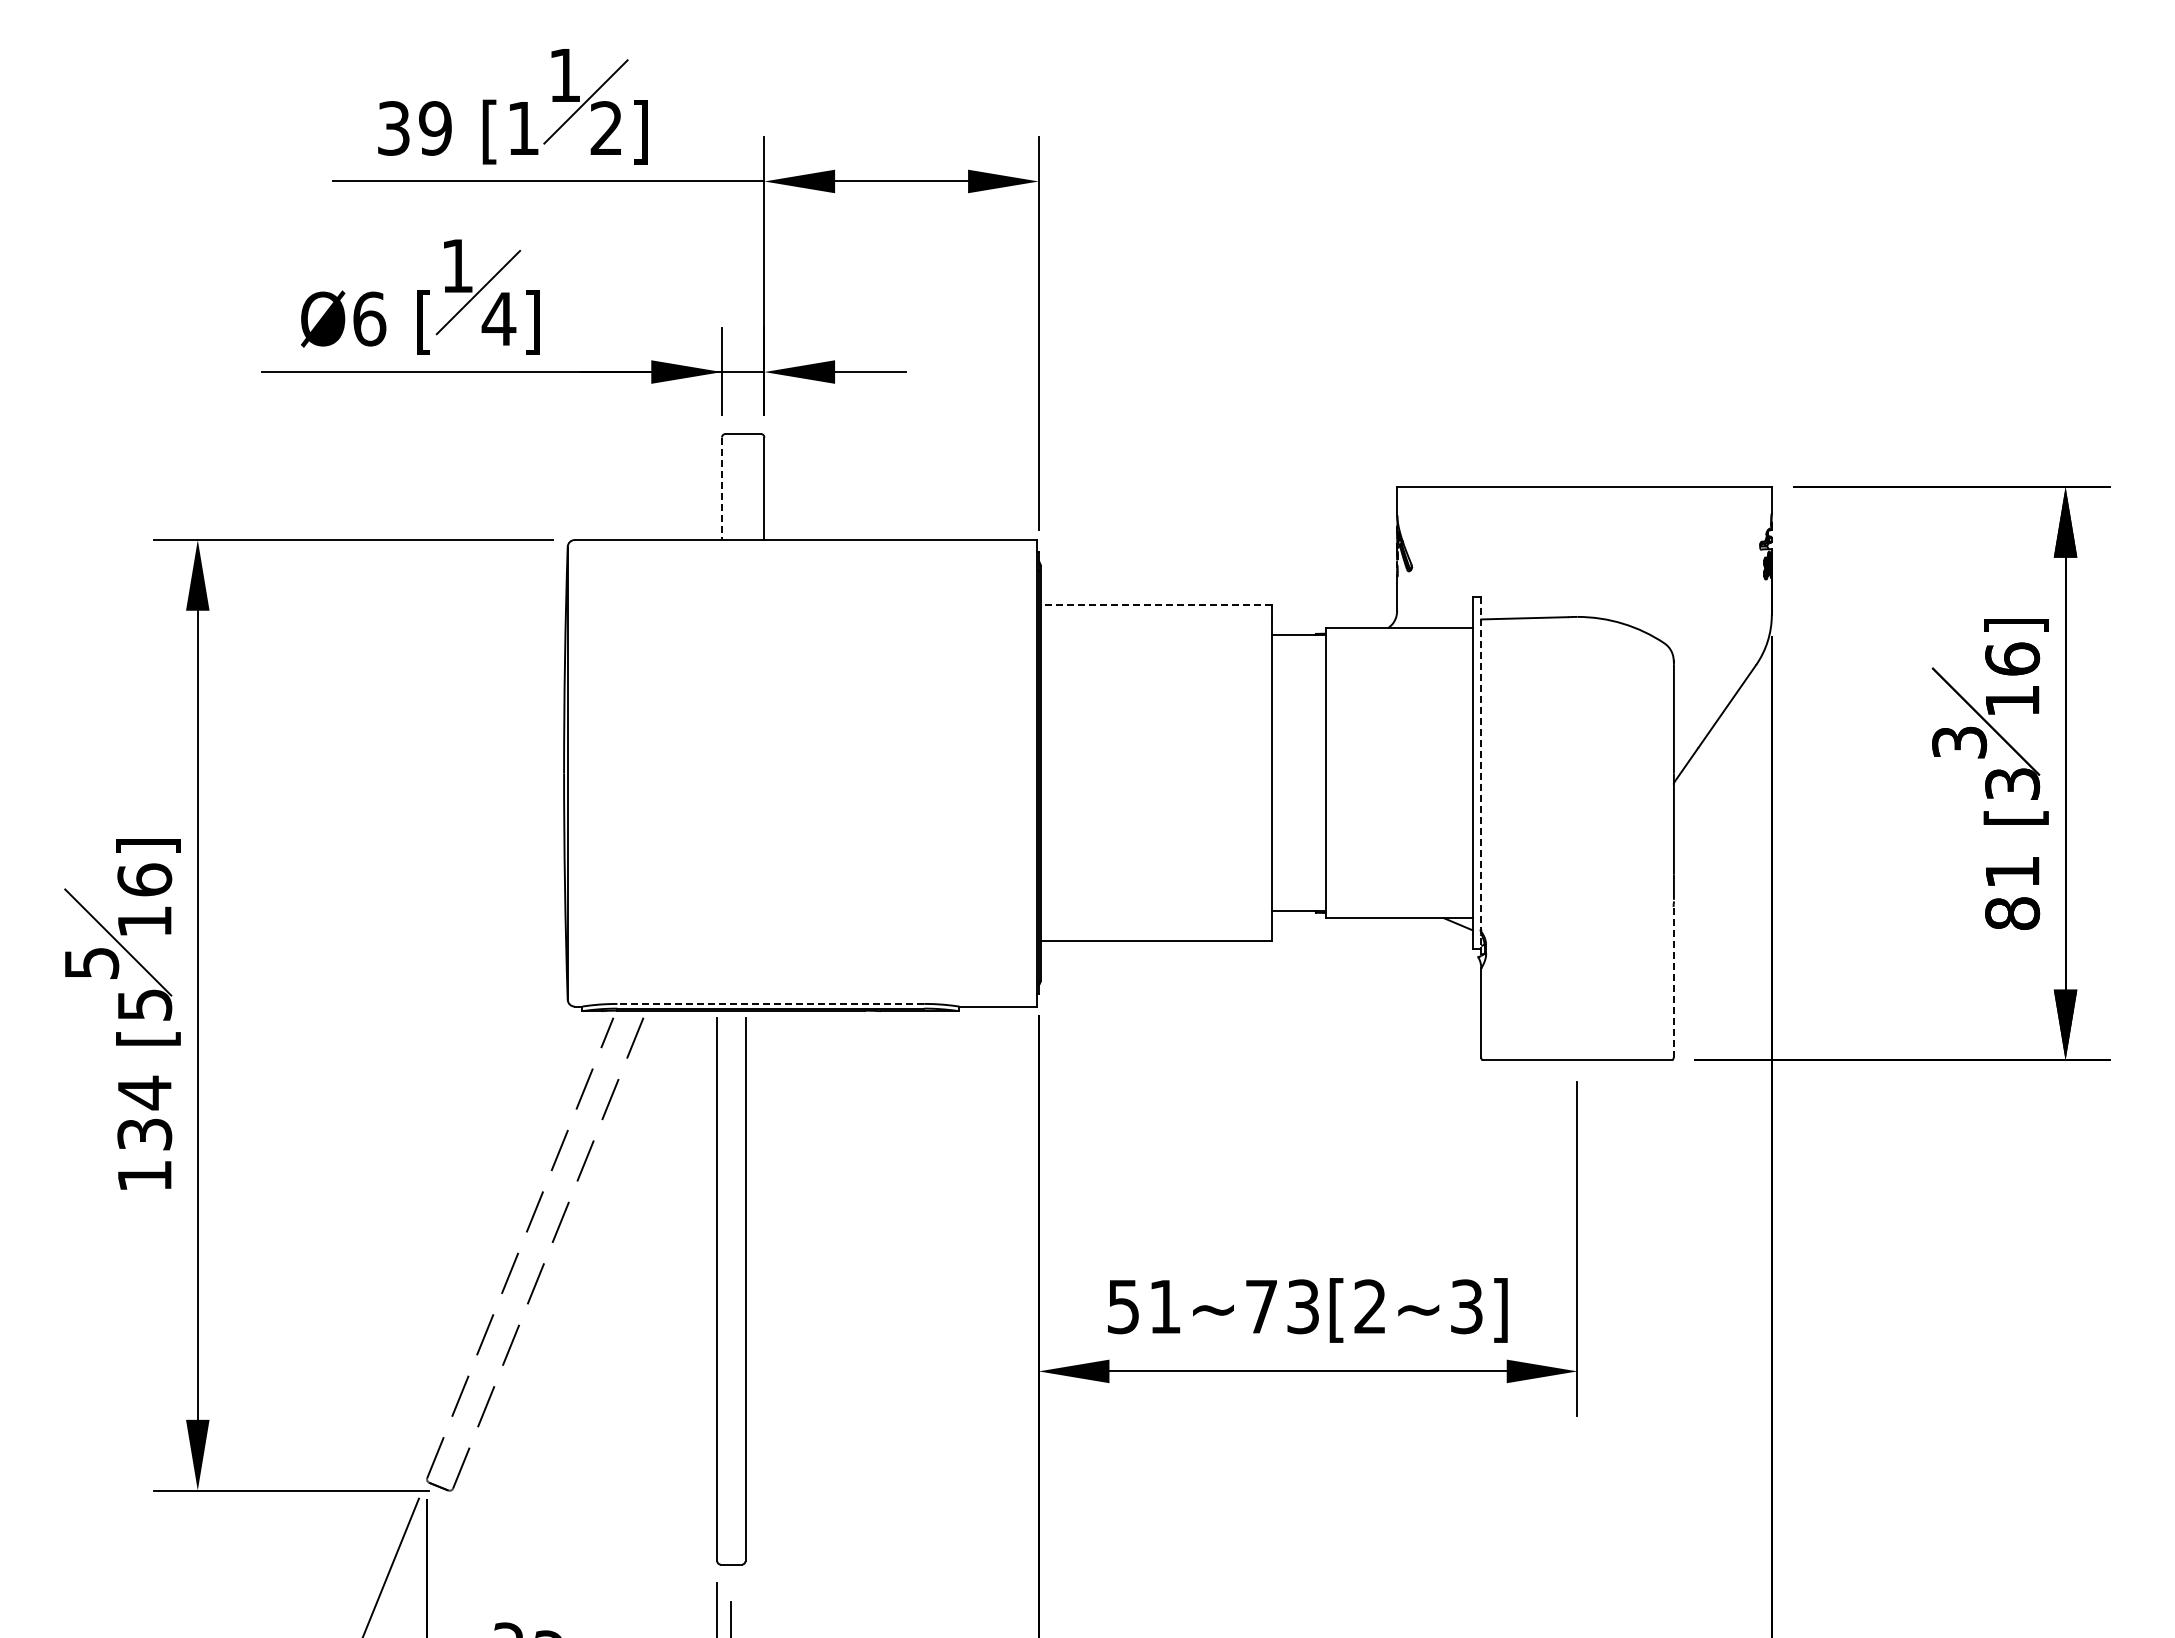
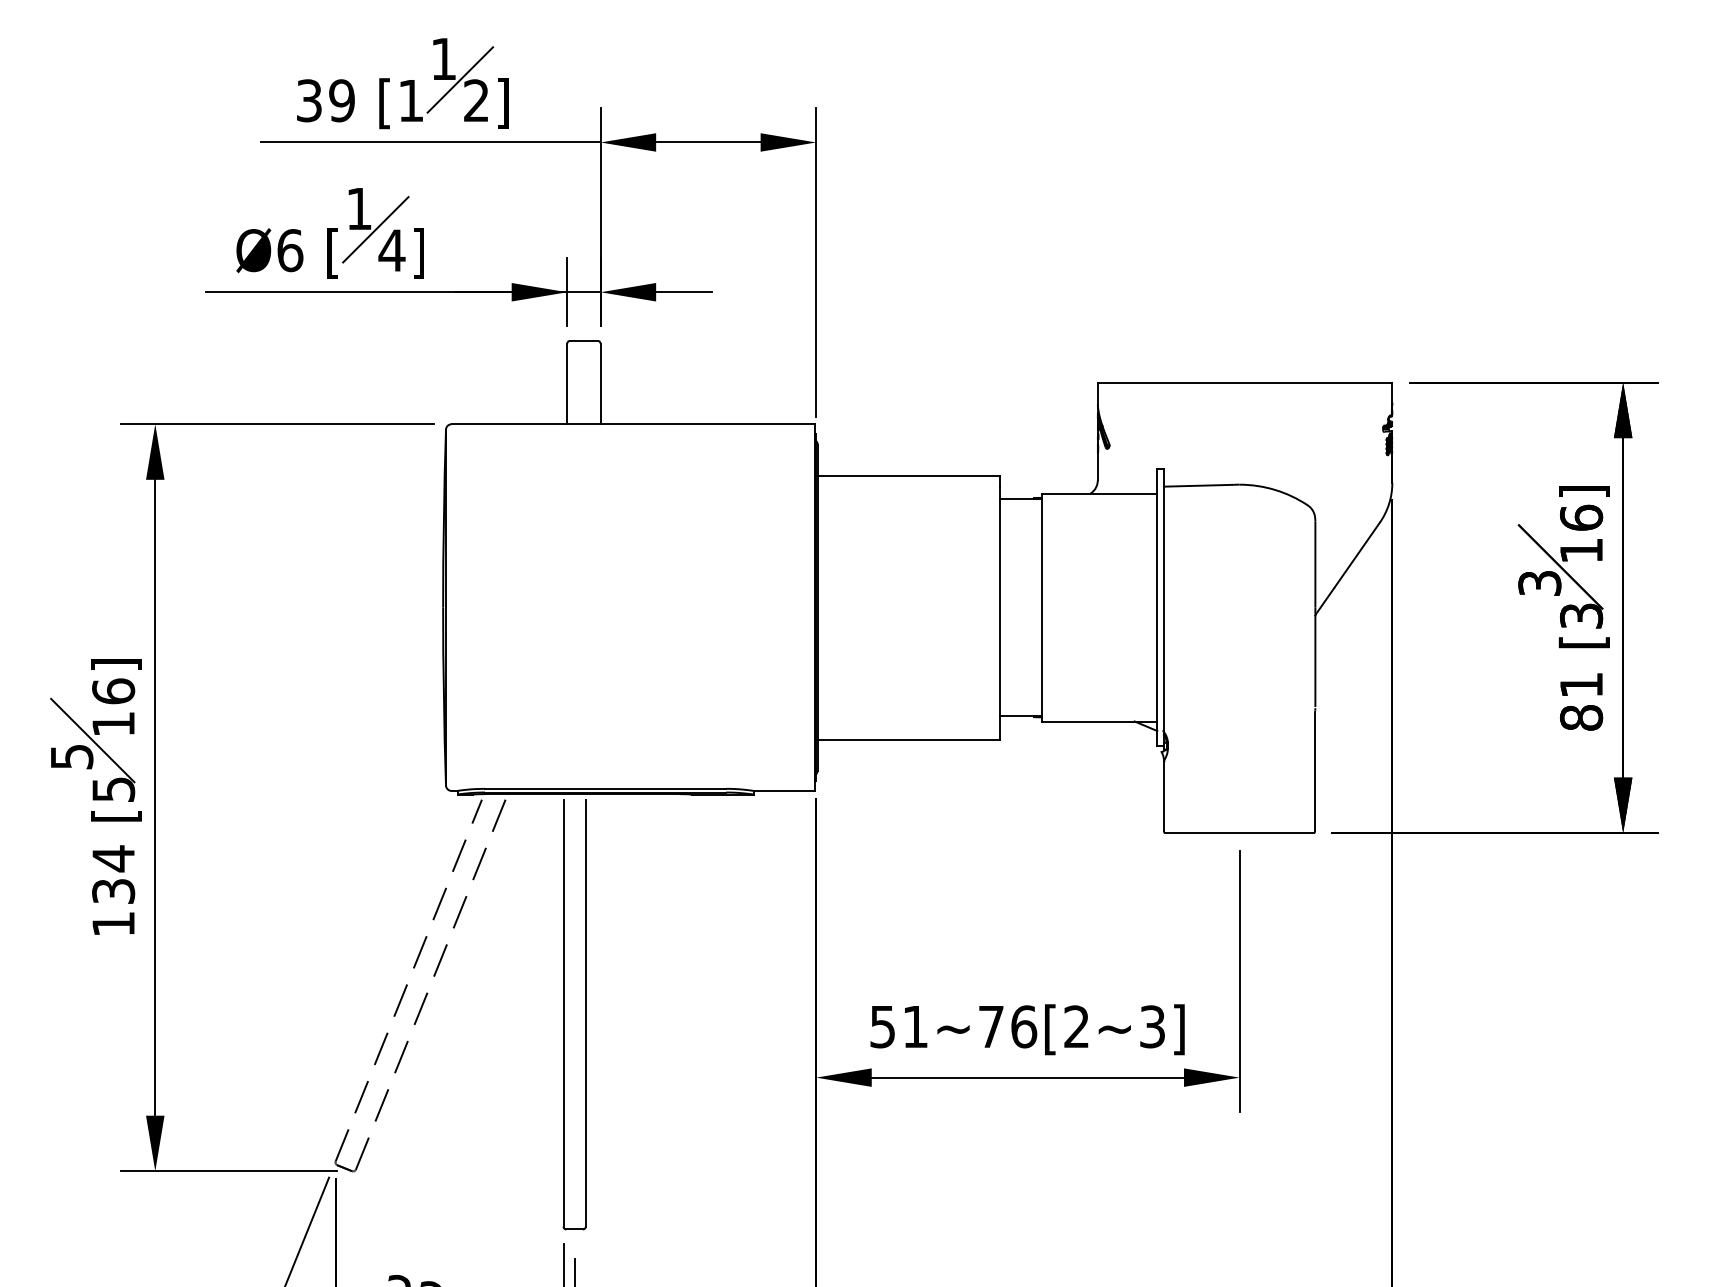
line: (721, 489) -> (566, 384), dashed -> solid
line: (1156, 605) -> (908, 475), dashed -> solid
line: (1481, 773) -> (1164, 607), dashed -> solid
line: (1673, 981) -> (1315, 771), dashed -> solid
line: (770, 1003) -> (605, 788), dashed -> solid
text: (1303, 1306) -> (1024, 1026), 51~73[2~3] -> 51~76[2~3]

